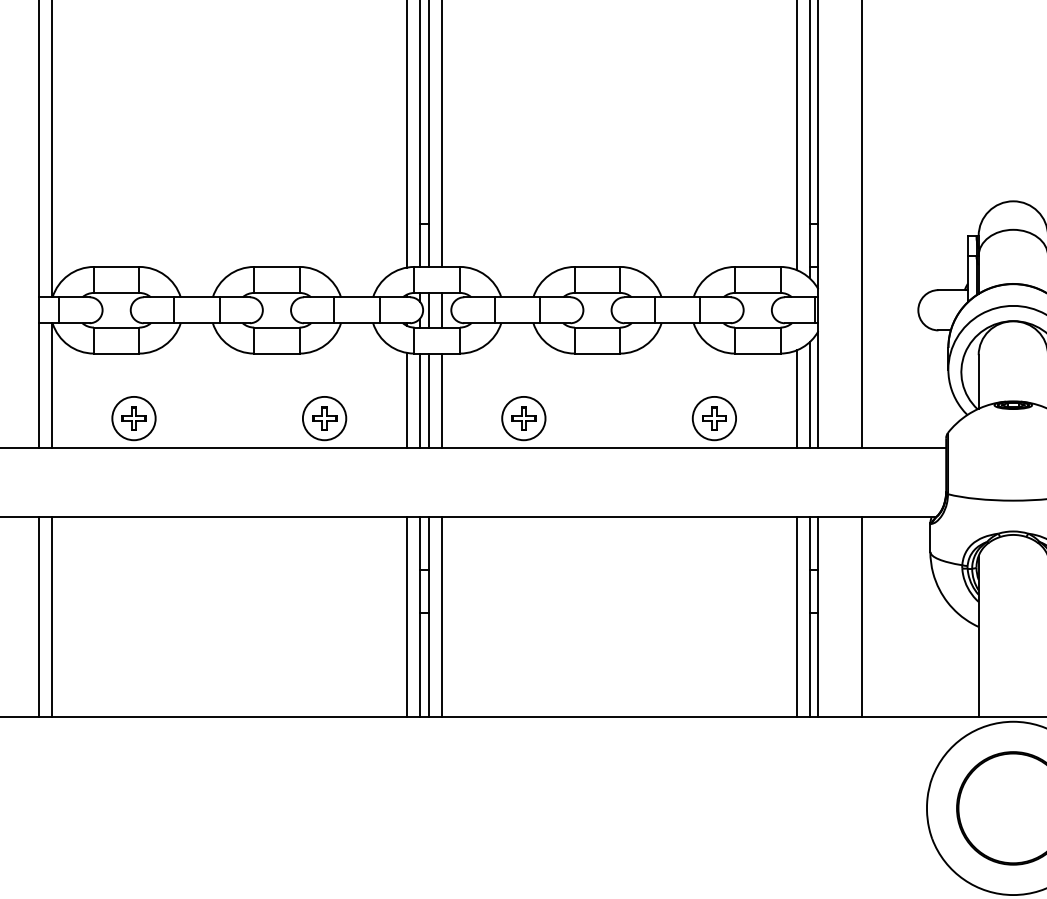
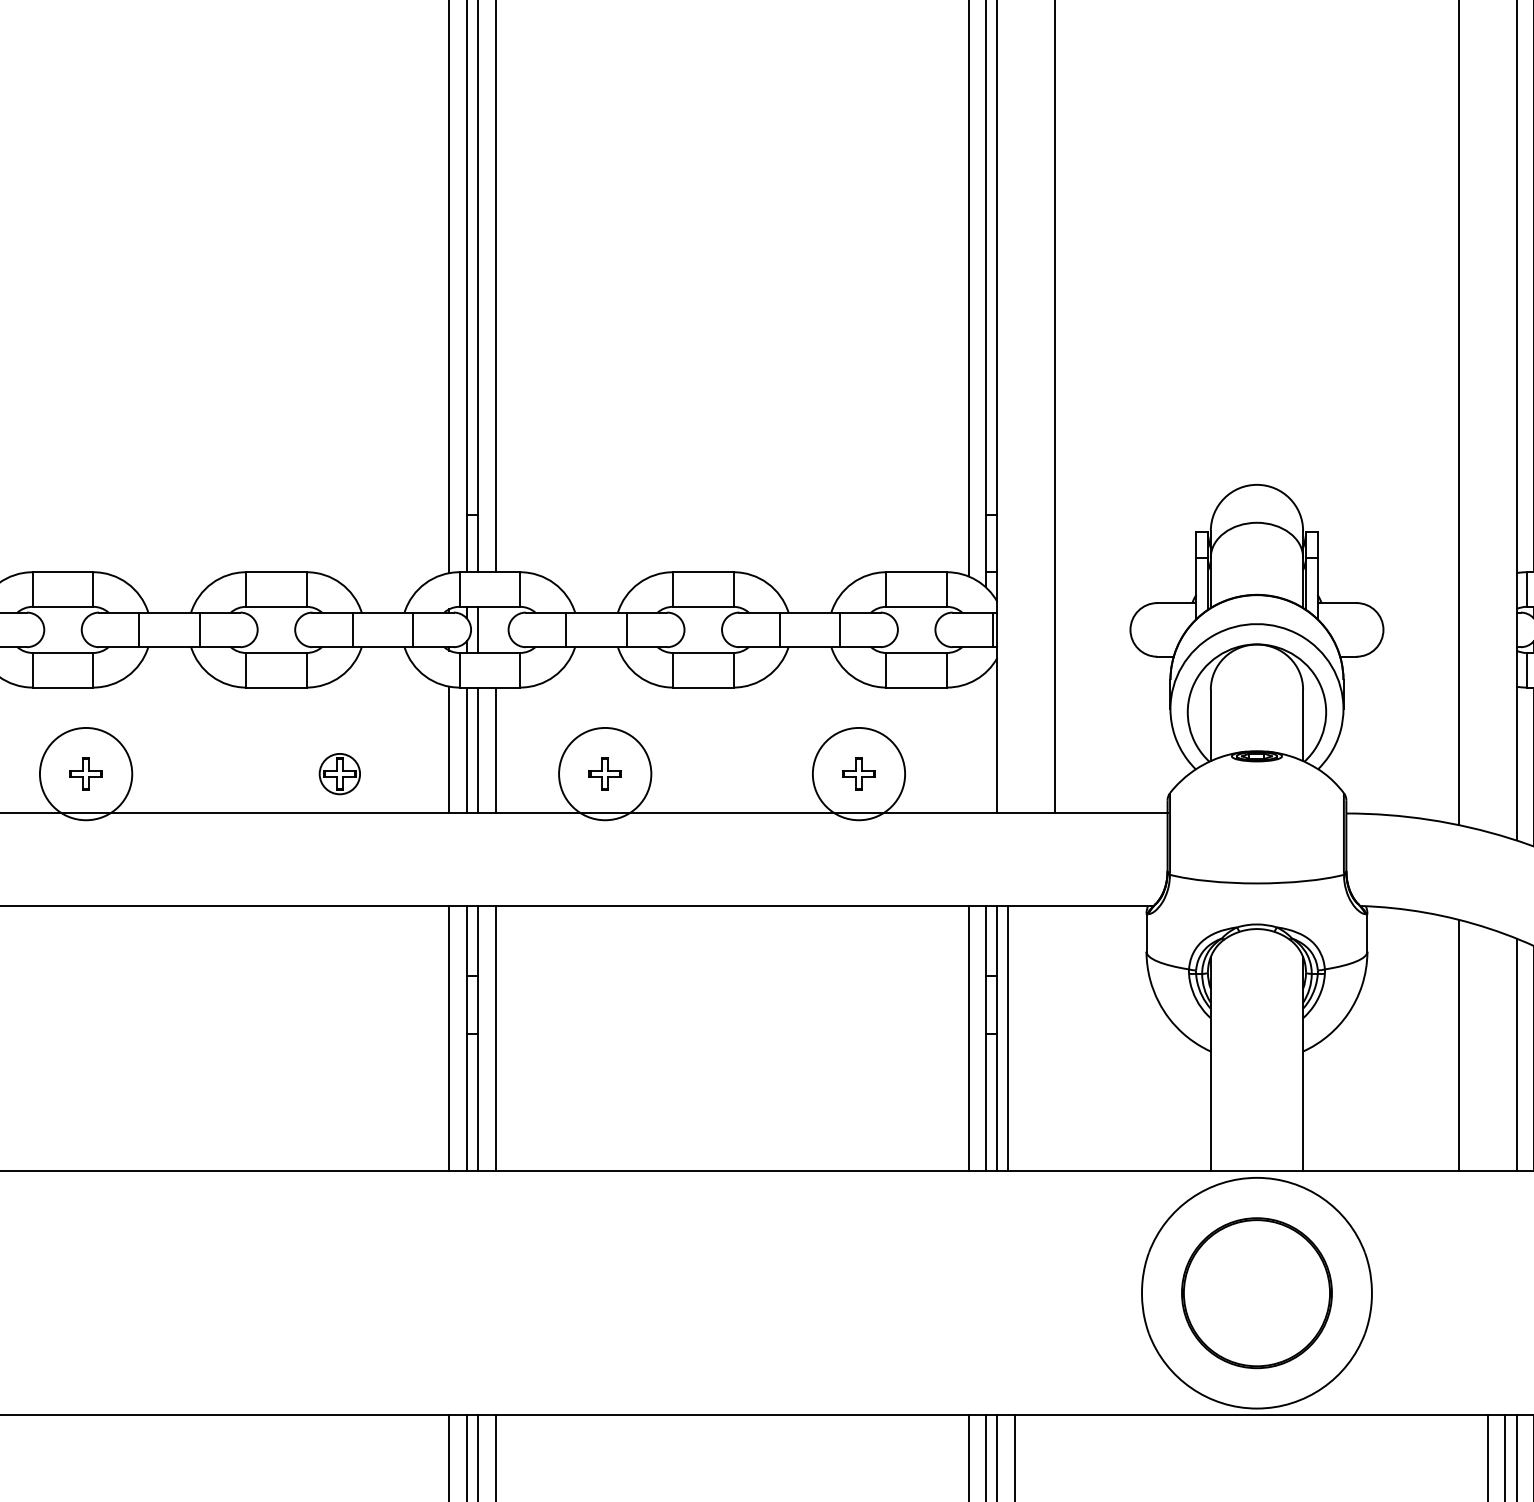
line: (441, 309) -> (495, 629), removed
line: (809, 394) -> (985, 742), removed
line: (796, 399) -> (968, 748), removed
circle: (133, 418) -> (85, 773), size x1.6
circle: (324, 418) -> (339, 773), size x0.7
circle: (524, 418) -> (605, 773), size x1.6
circle: (714, 418) -> (858, 773), size x1.6
line: (862, 616) -> (1008, 1037), moved

